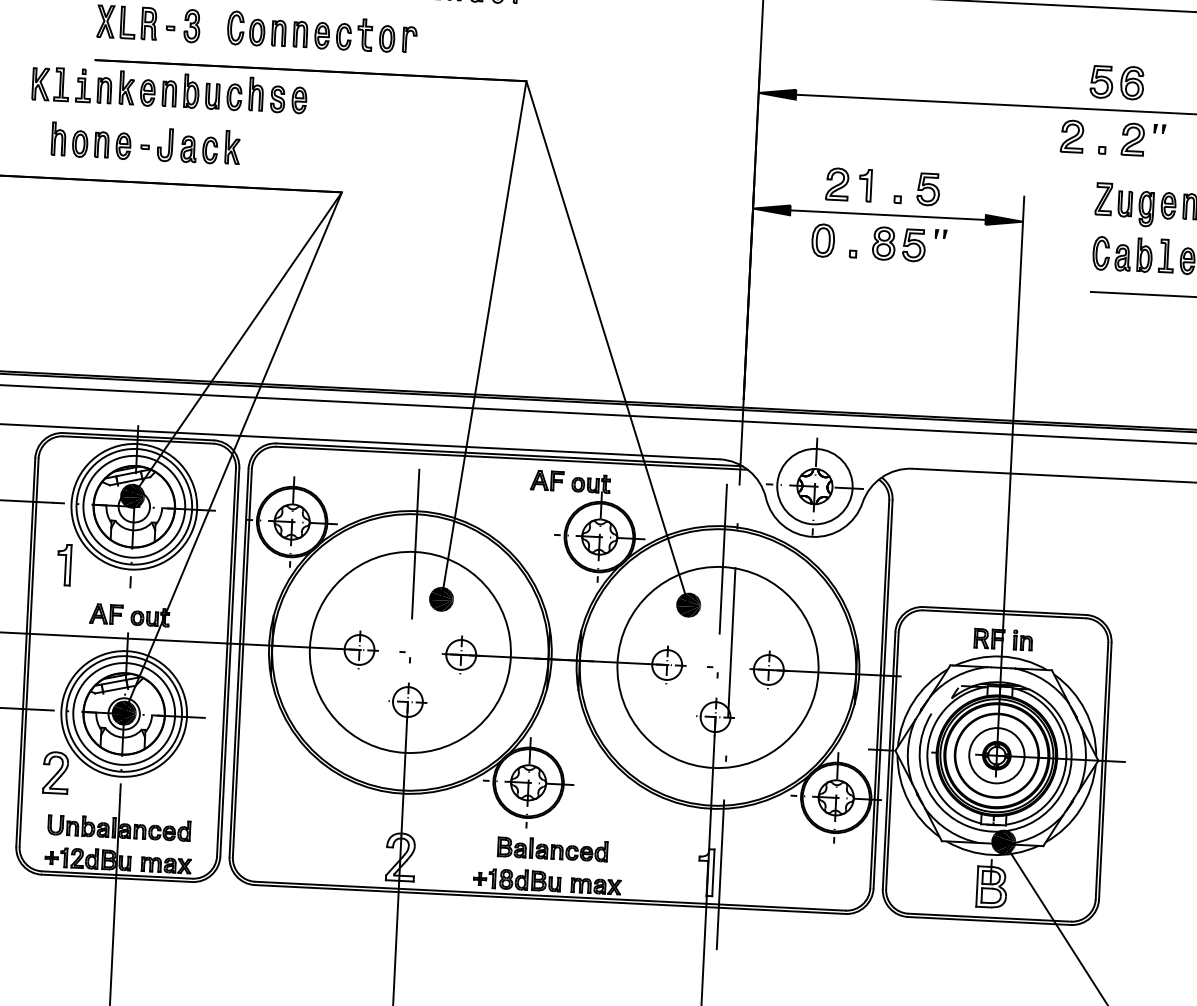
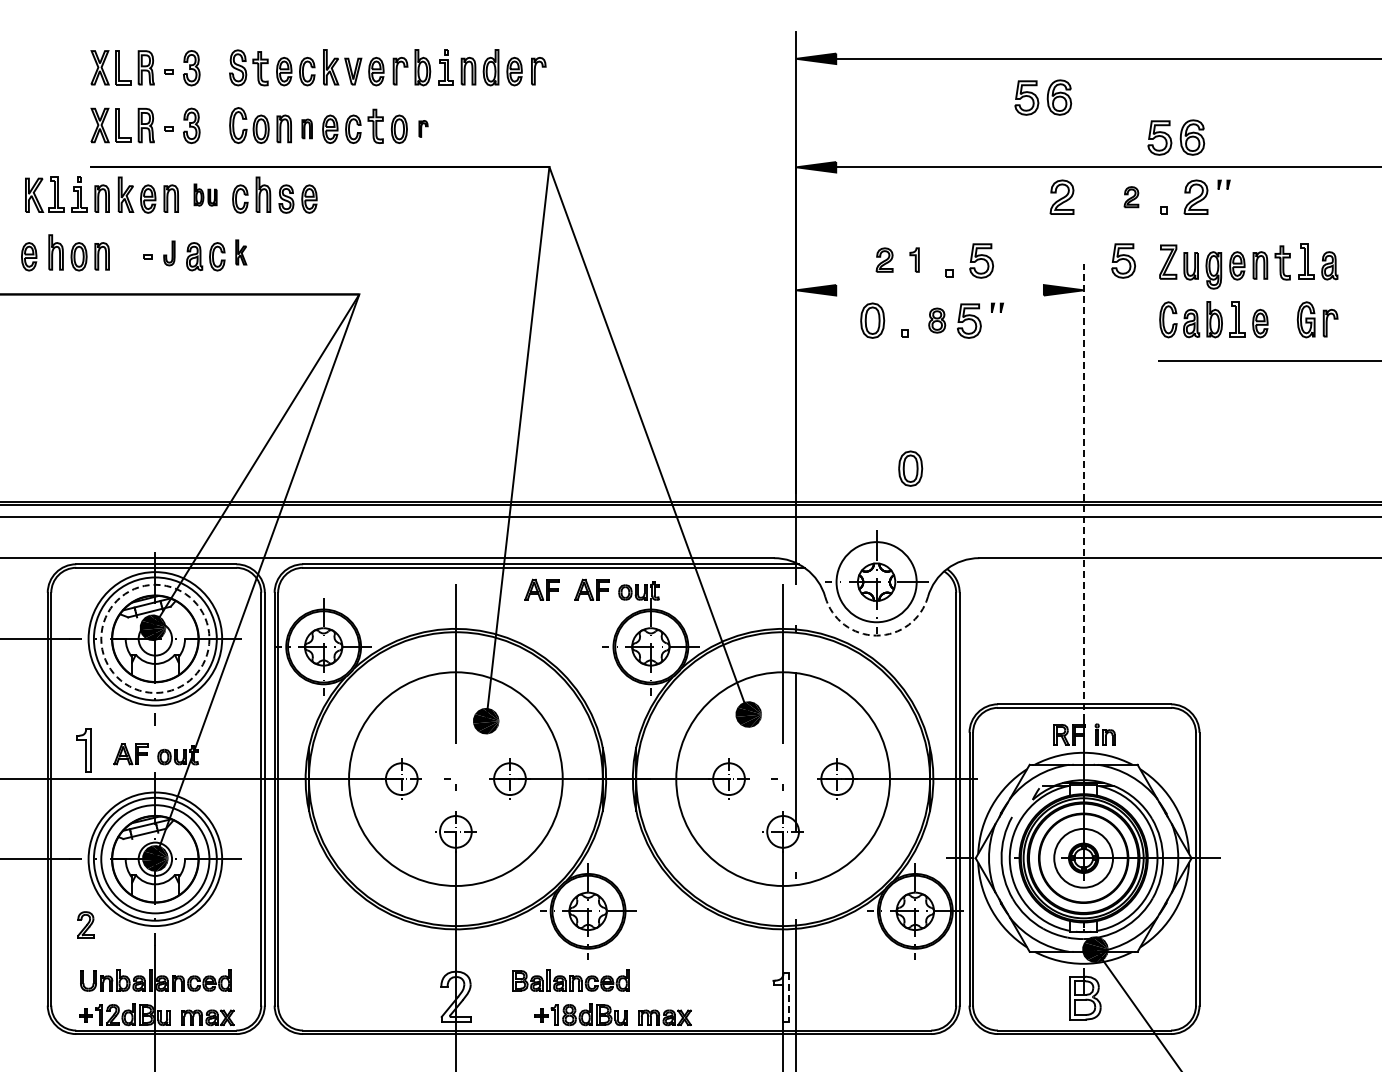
part: (299, 33) -> (306, 128), size x0.7
part: (994, 38) -> (1043, 97), added
part: (409, 39) -> (423, 128), size x0.6
part: (201, 91) -> (205, 194), size x0.6
part: (1006, 132) -> (1061, 196), added
part: (1072, 135) -> (1131, 196), size x0.6
part: (123, 145) -> (29, 256), moved
part: (165, 145) -> (169, 253), size x0.7
part: (233, 147) -> (241, 252), size x0.7
part: (837, 183) -> (884, 259), size x0.7
part: (865, 185) -> (914, 259), size x0.7
part: (1061, 195) -> (1123, 260), added
line: (887, 215) -> (939, 290), removed
part: (883, 243) -> (936, 320), size x0.7
part: (852, 381) -> (910, 468), added
line: (1013, 411) -> (1083, 492), solid -> dashed
part: (499, 478) -> (541, 589), added
circle: (134, 506) -> (155, 638), solid -> dashed
arc: (812, 536) -> (876, 635), solid -> dashed
part: (63, 565) -> (83, 750), moved
part: (55, 772) -> (85, 924), size x0.6
part: (552, 849) -> (570, 980), moved
line: (713, 873) -> (788, 997), solid -> dashed

